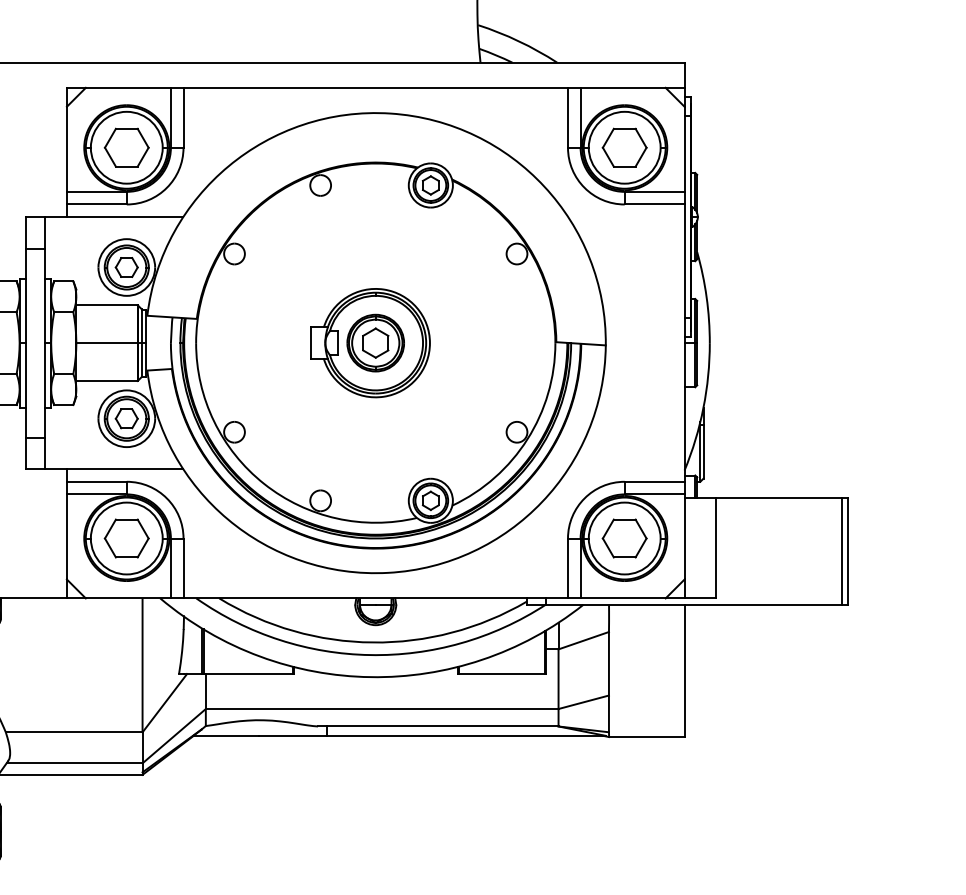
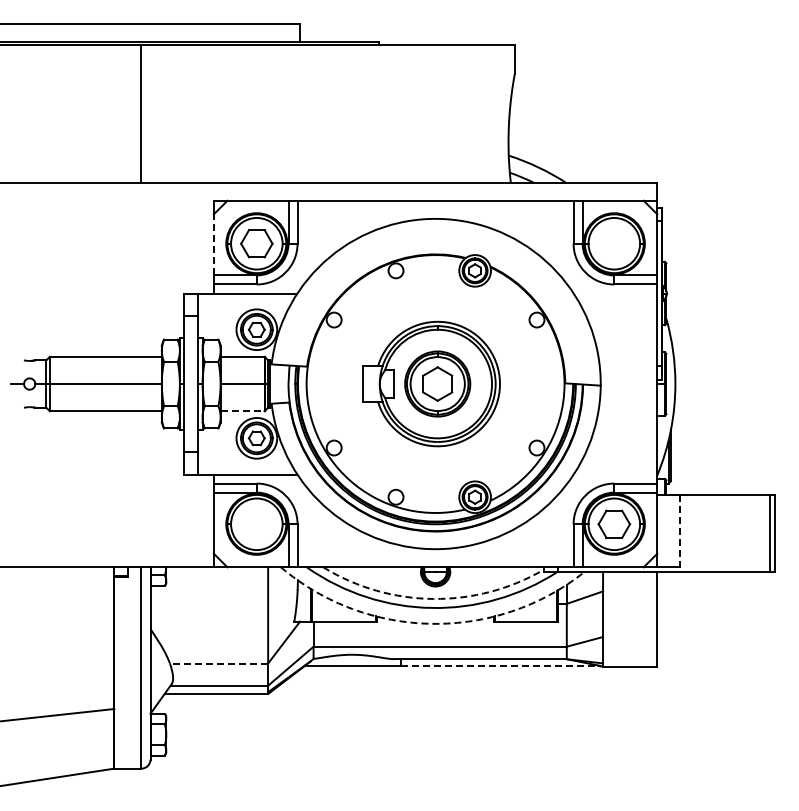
part: (624, 147) -> (614, 243), removed
line: (66, 148) -> (213, 244), solid -> dashed
part: (370, 342) -> (431, 383), size x1.6
line: (106, 381) -> (242, 411), solid -> dashed
part: (126, 537) -> (256, 523), removed
line: (715, 548) -> (679, 531), solid -> dashed
arc: (372, 641) -> (433, 598), solid -> dashed
arc: (371, 676) -> (432, 623), solid -> dashed
line: (73, 732) -> (218, 663), solid -> dashed
line: (466, 735) -> (500, 665), solid -> dashed

